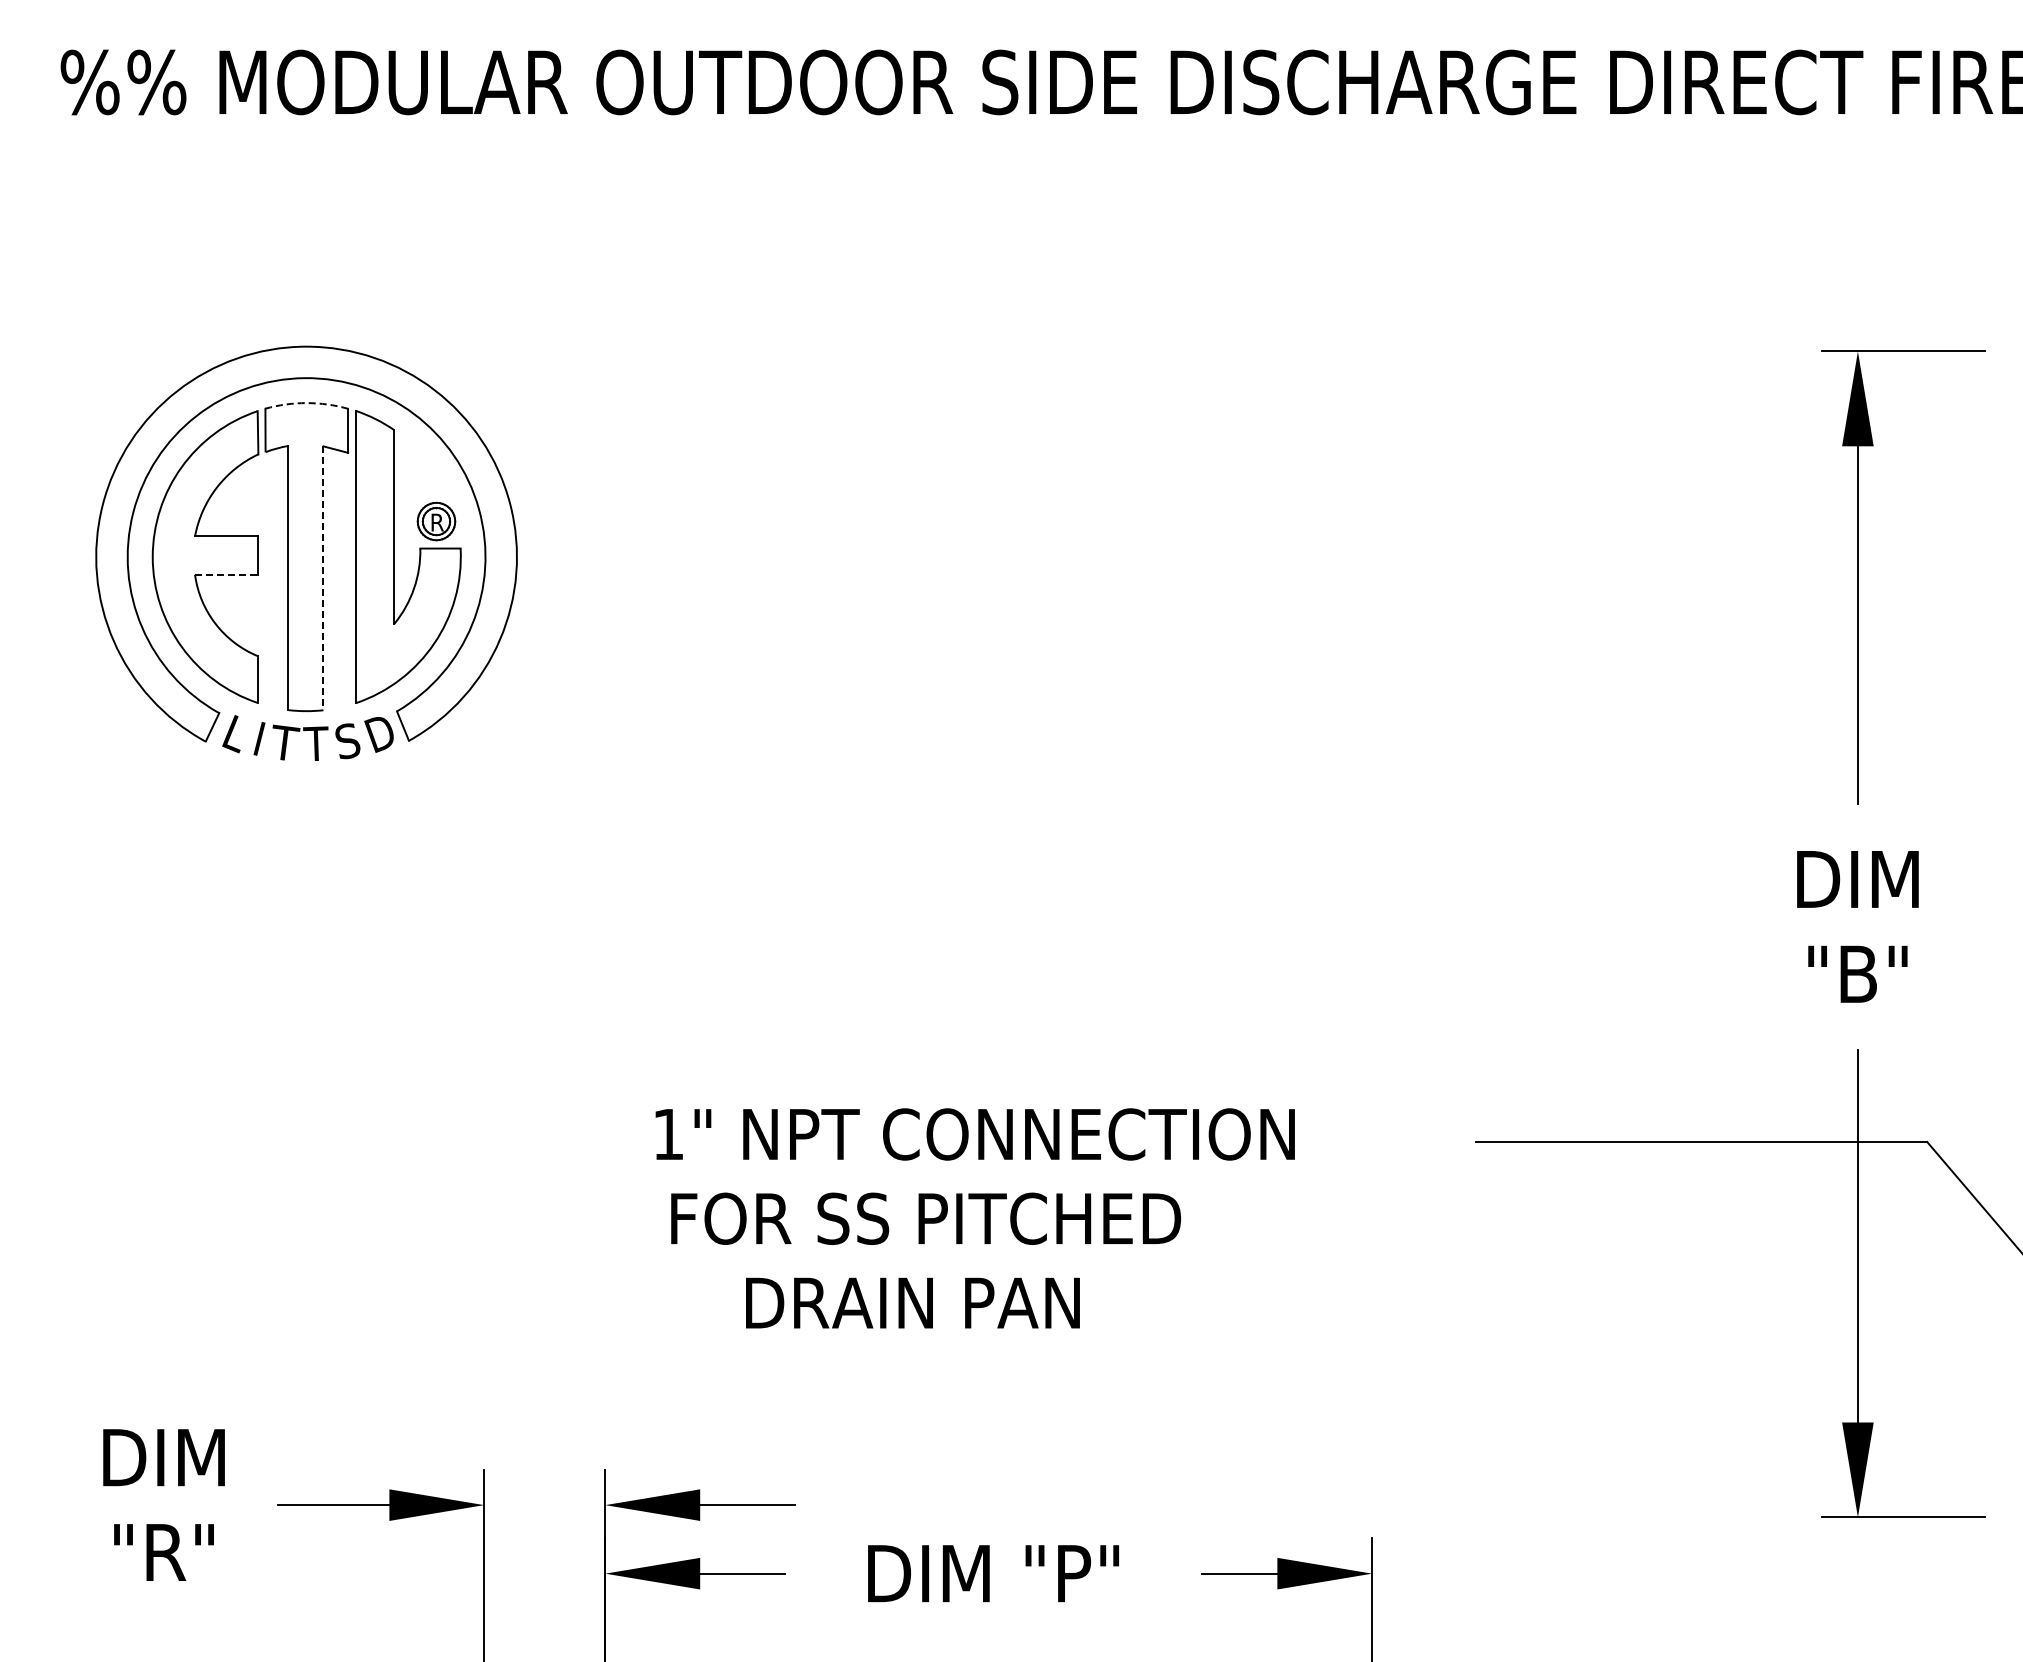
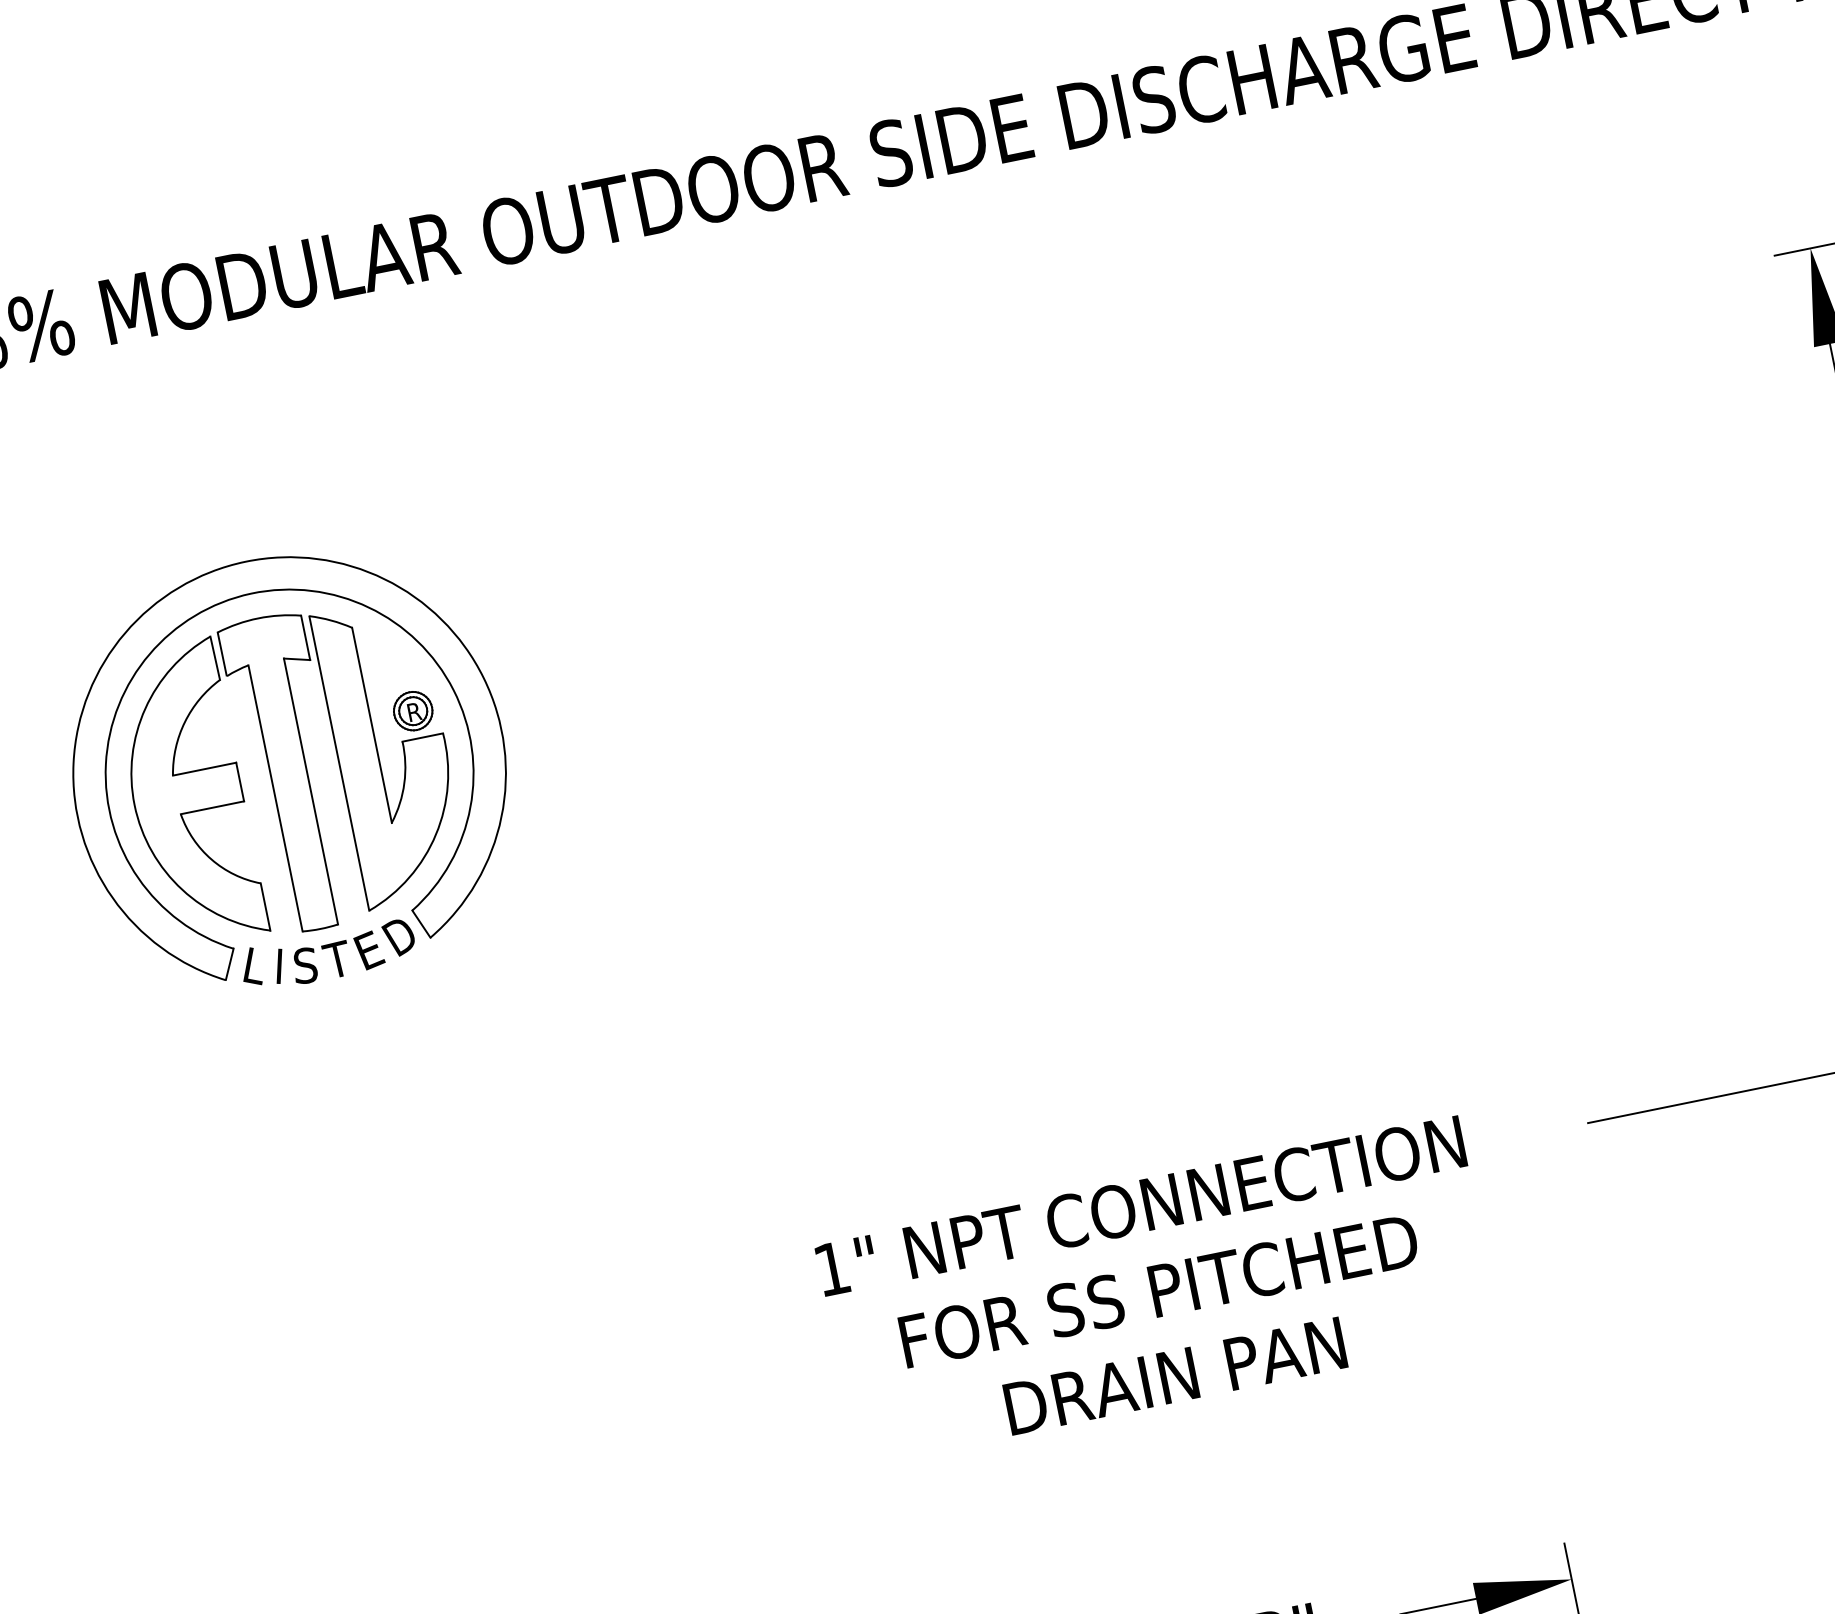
arc: (306, 403) -> (258, 618), dashed -> solid
line: (226, 574) -> (212, 807), dashed -> solid
line: (323, 578) -> (311, 791), dashed -> solid
text: (348, 740) -> (369, 949), S -> E
text: (286, 742) -> (307, 964), T -> S
text: (974, 1134) -> (1140, 1206), moved
text: (925, 1218) -> (1158, 1290), moved
text: (912, 1302) -> (1174, 1375), moved

